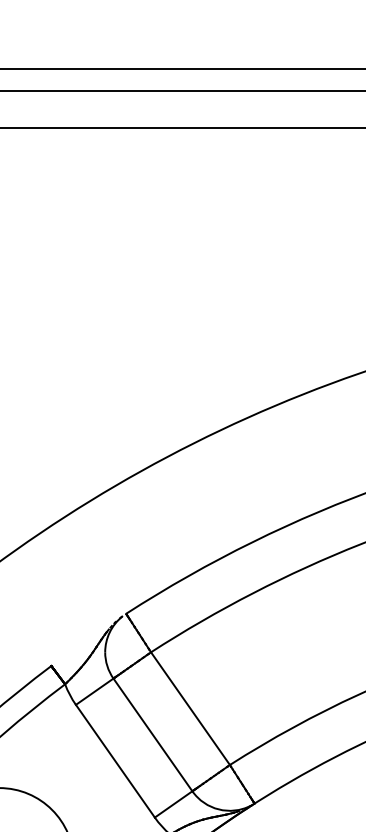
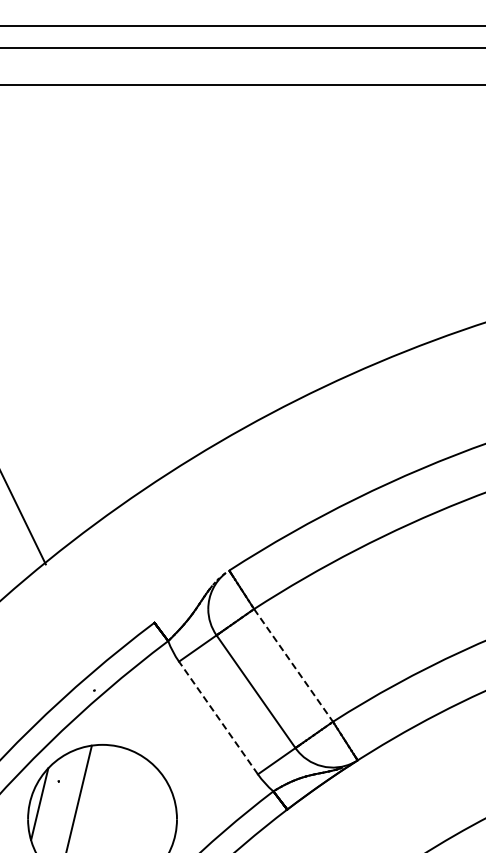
line: (190, 708) -> (293, 665), solid -> dashed
line: (115, 761) -> (218, 718), solid -> dashed

